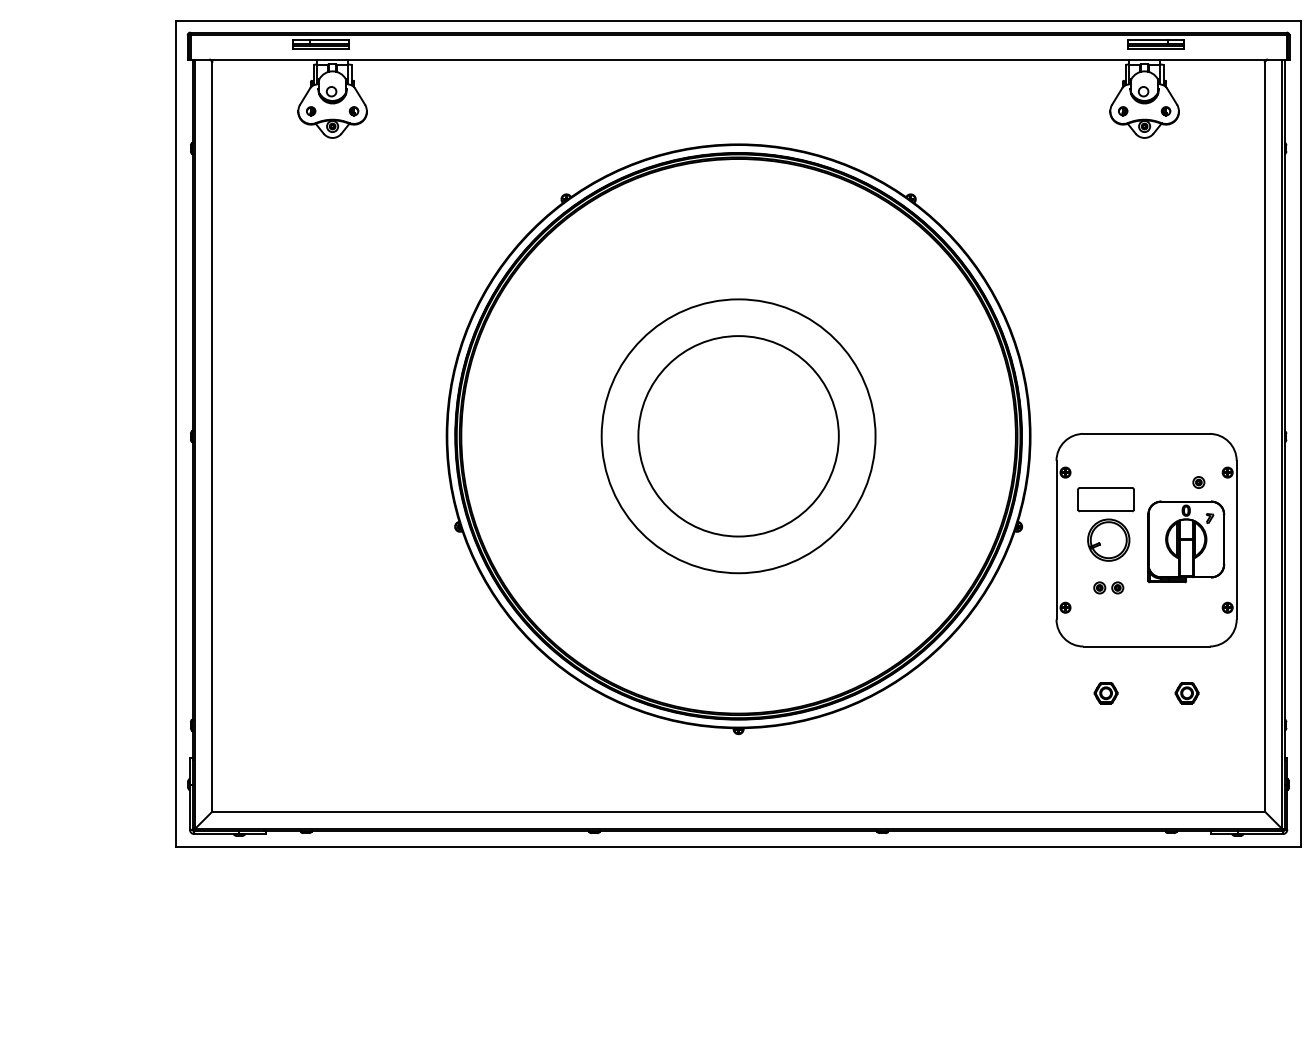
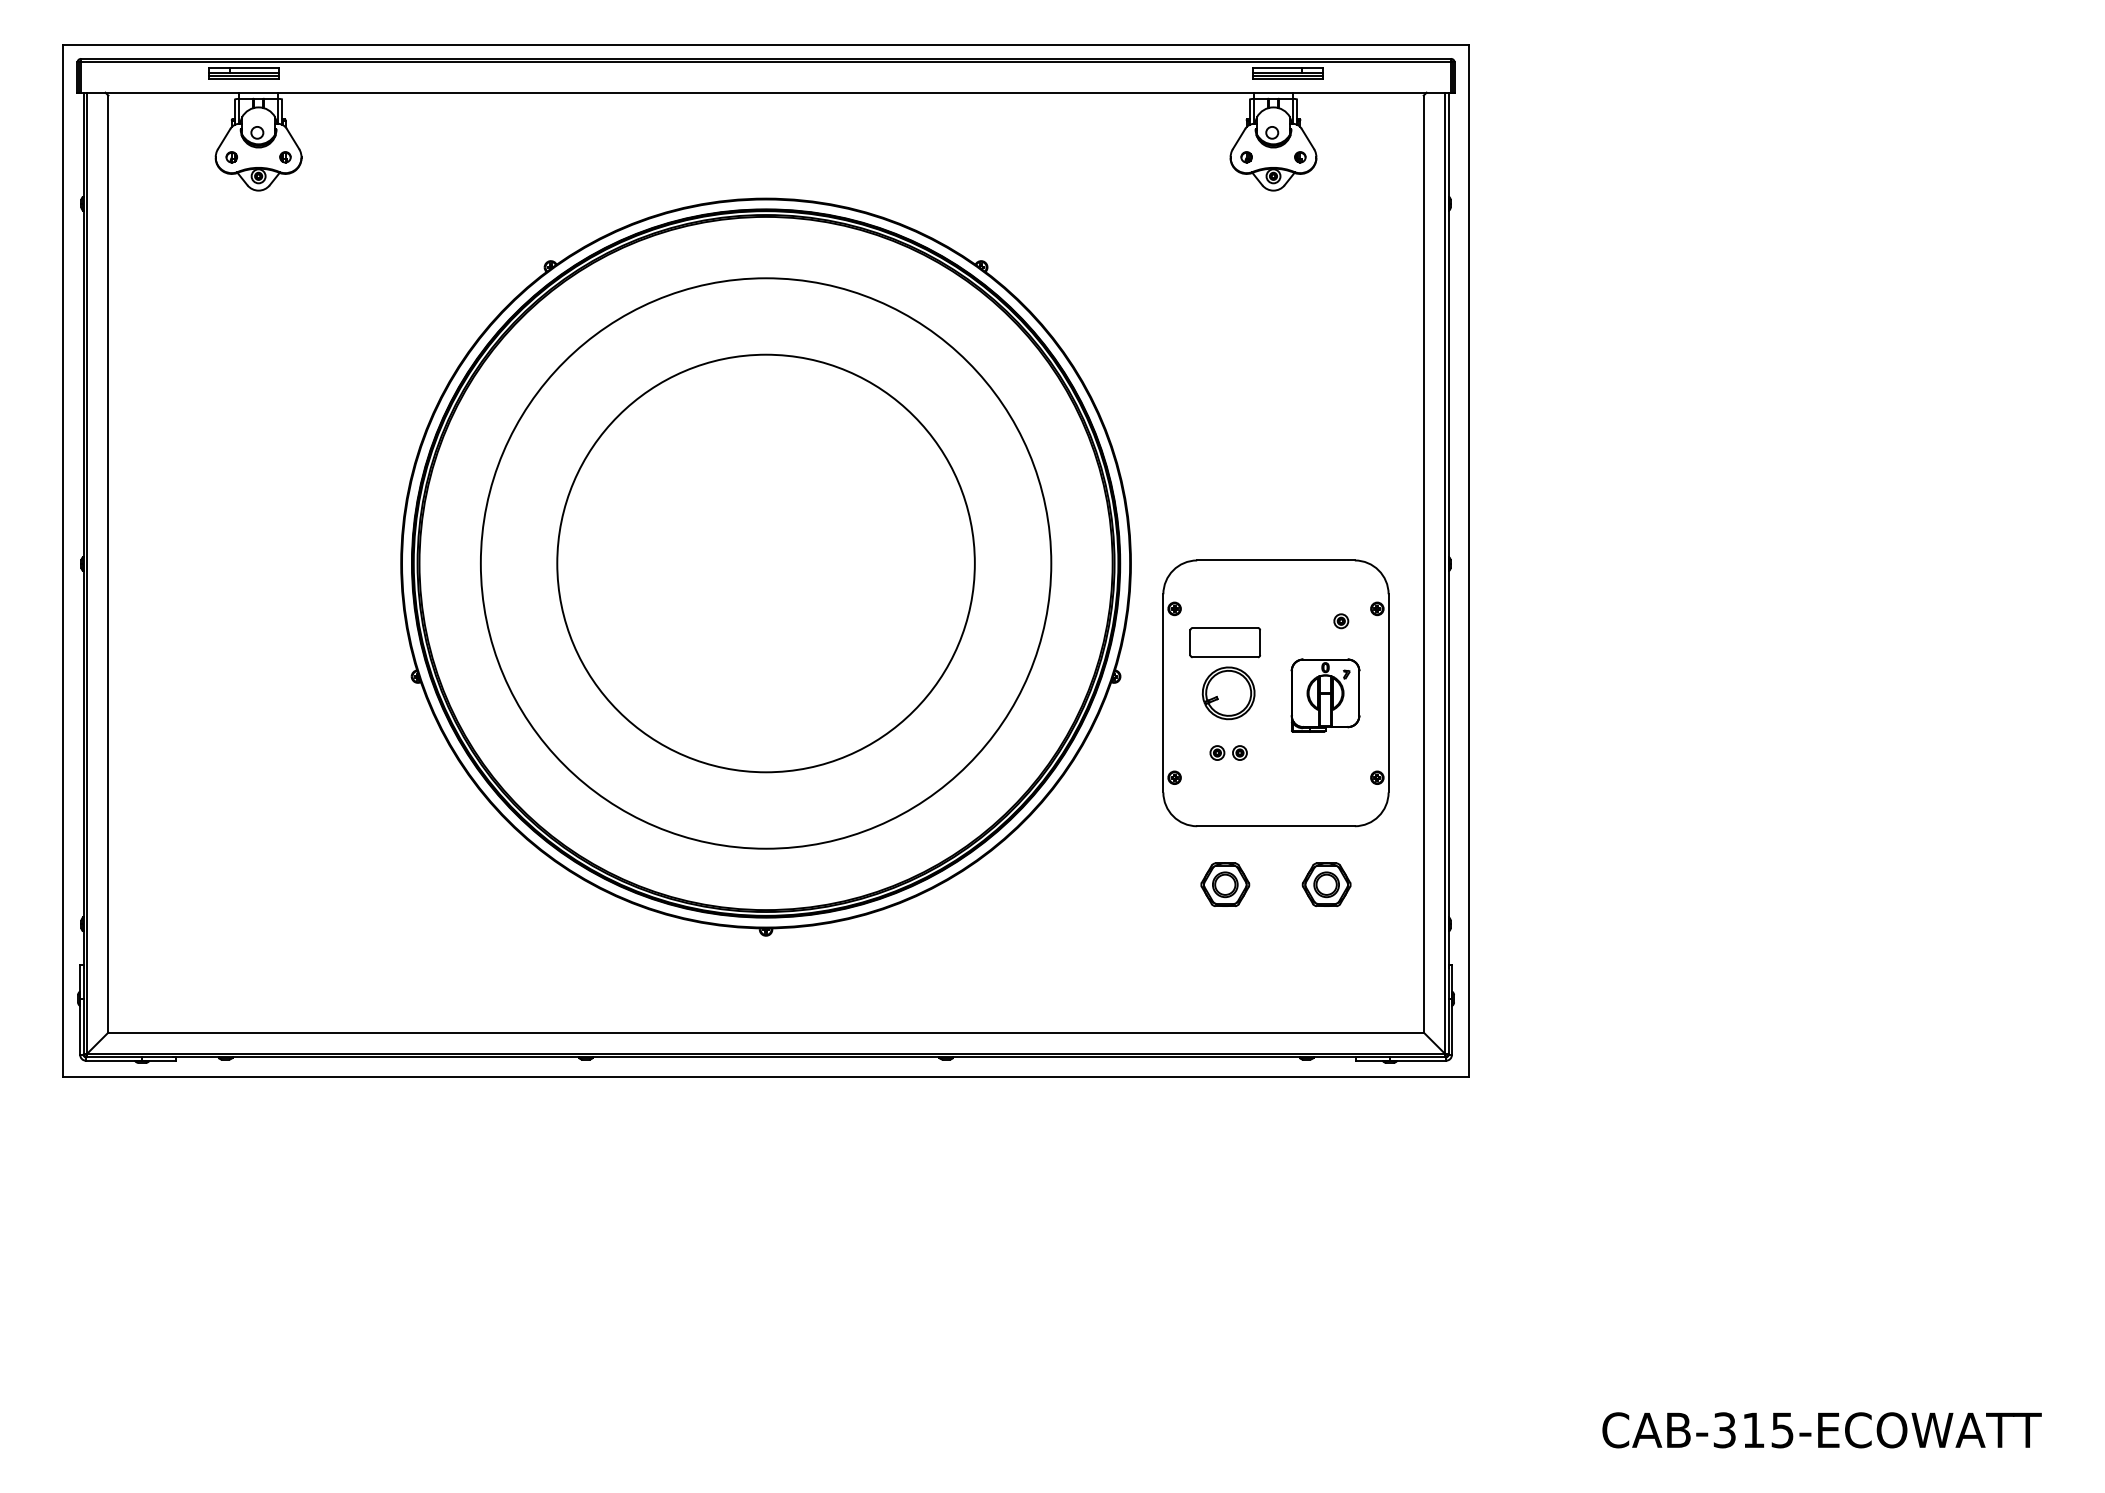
circle: (738, 436) -> (765, 563), size x1.67
circle: (738, 436) -> (765, 563), size x1.67
part: (1186, 541) -> (1325, 695), size x0.71
part: (1106, 693) -> (1225, 884), size x1.67
part: (1187, 693) -> (1326, 884), size x1.67

